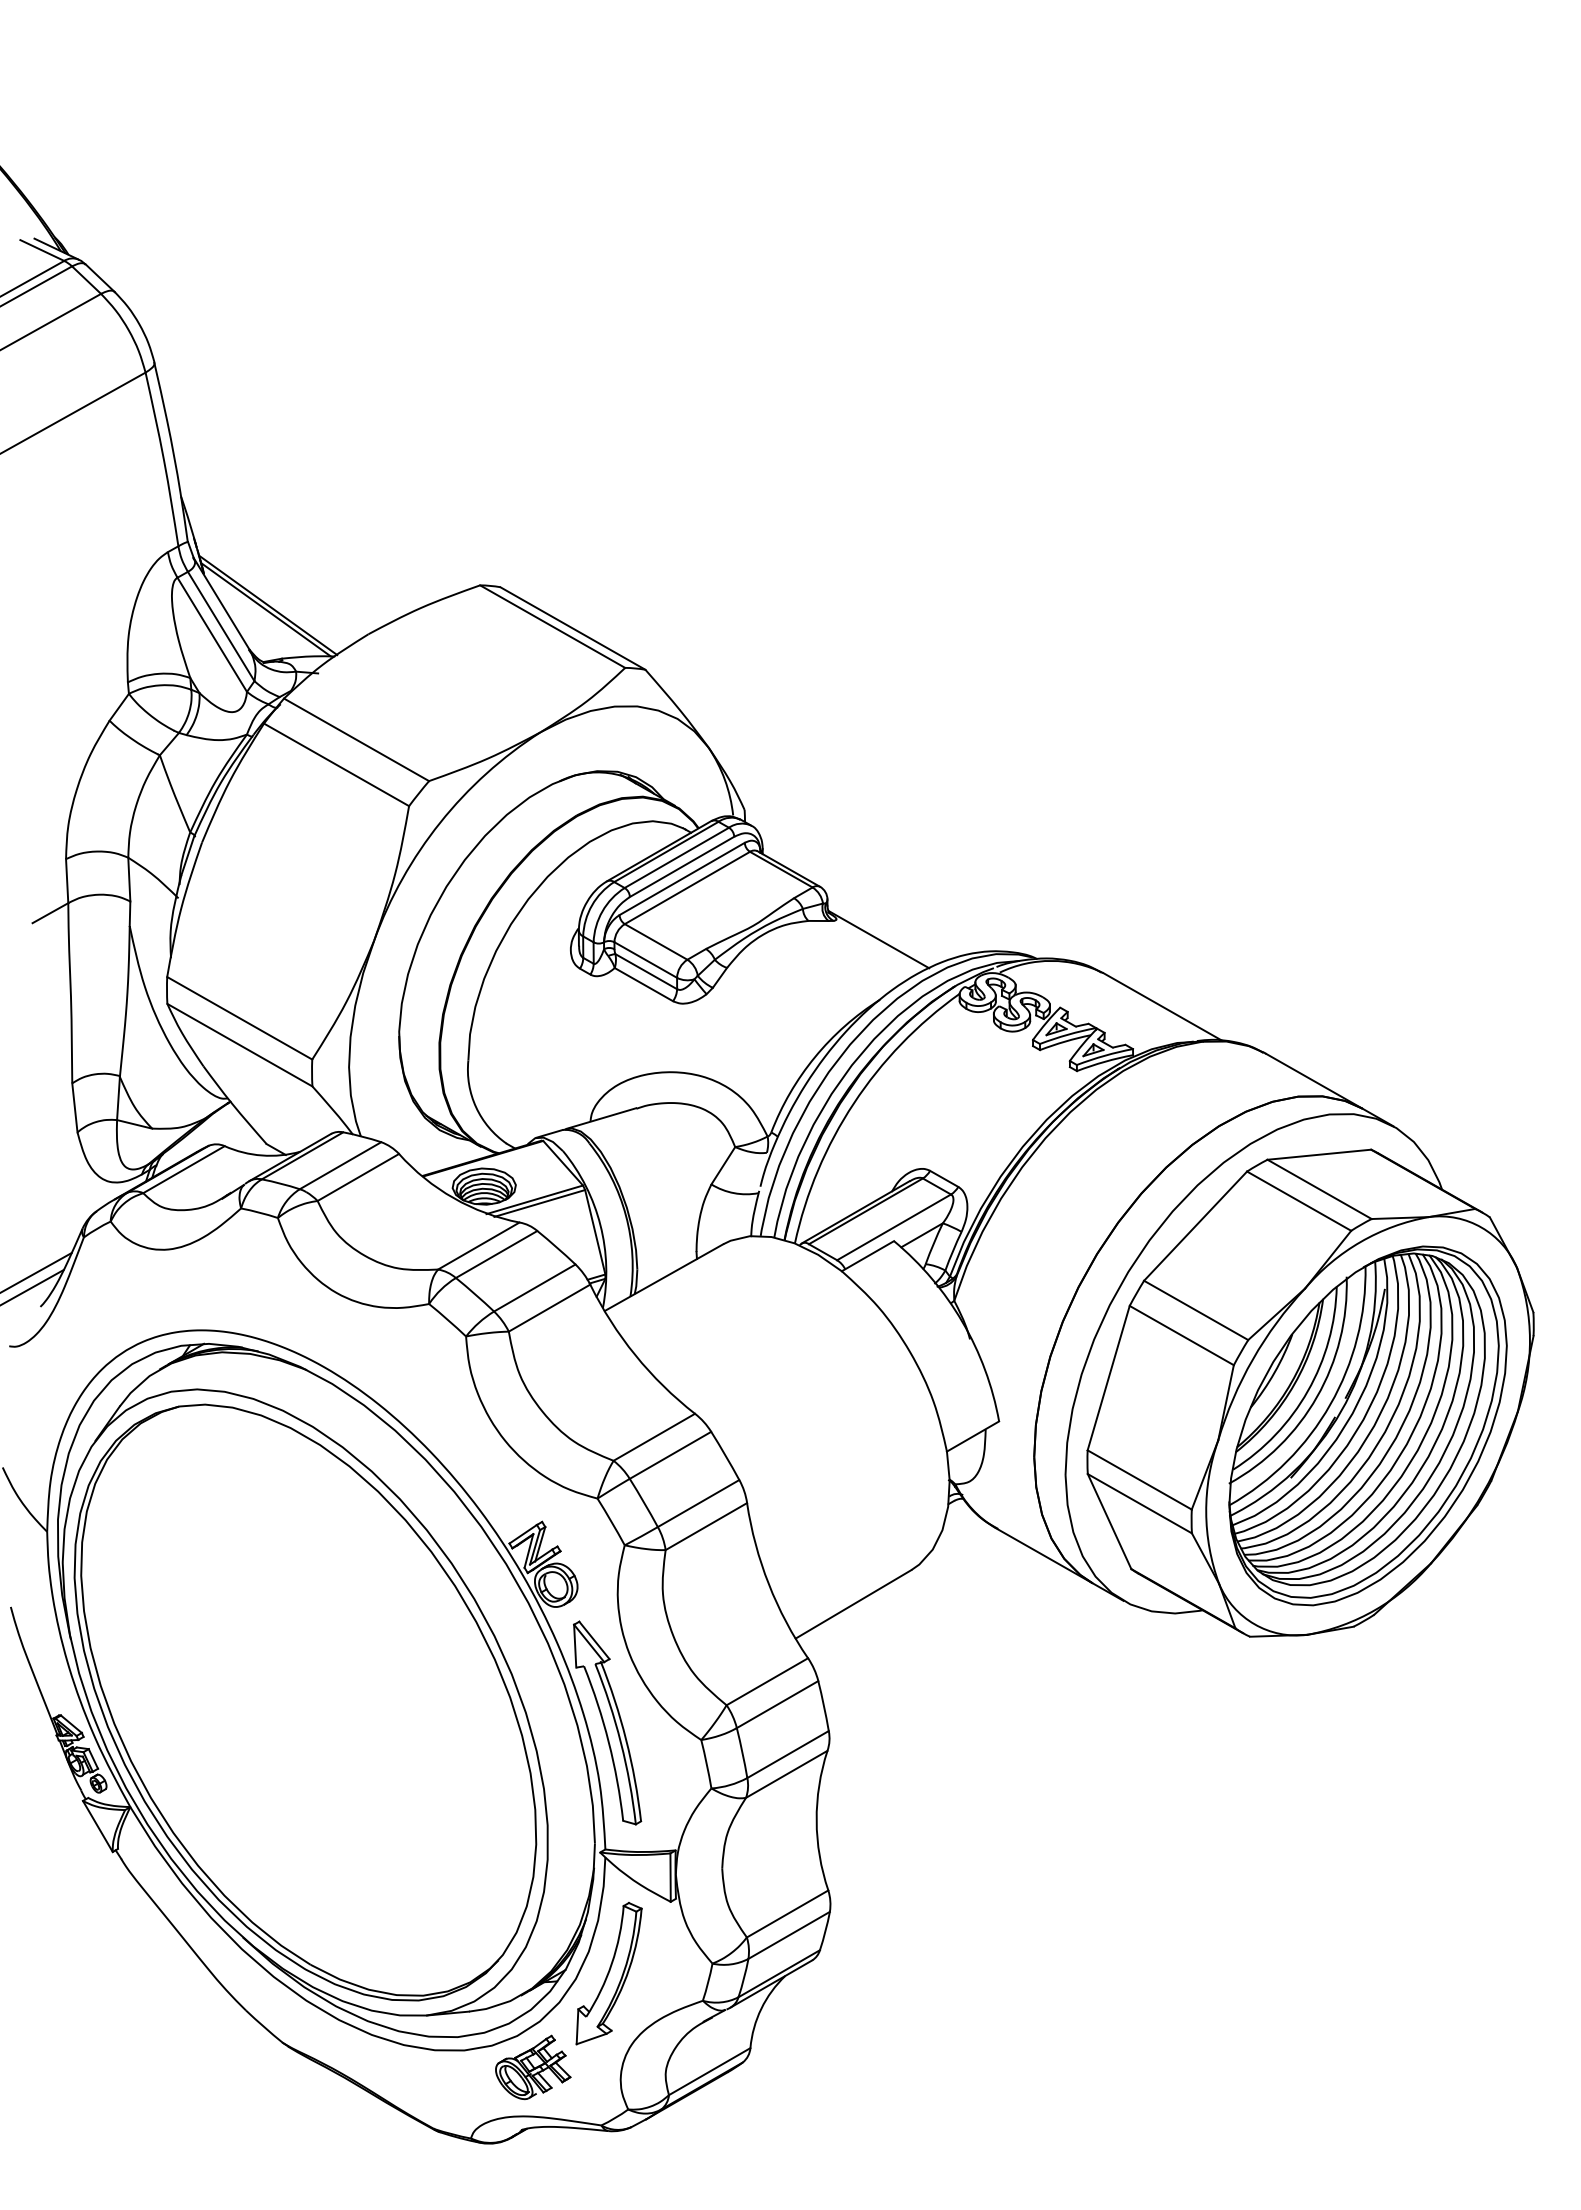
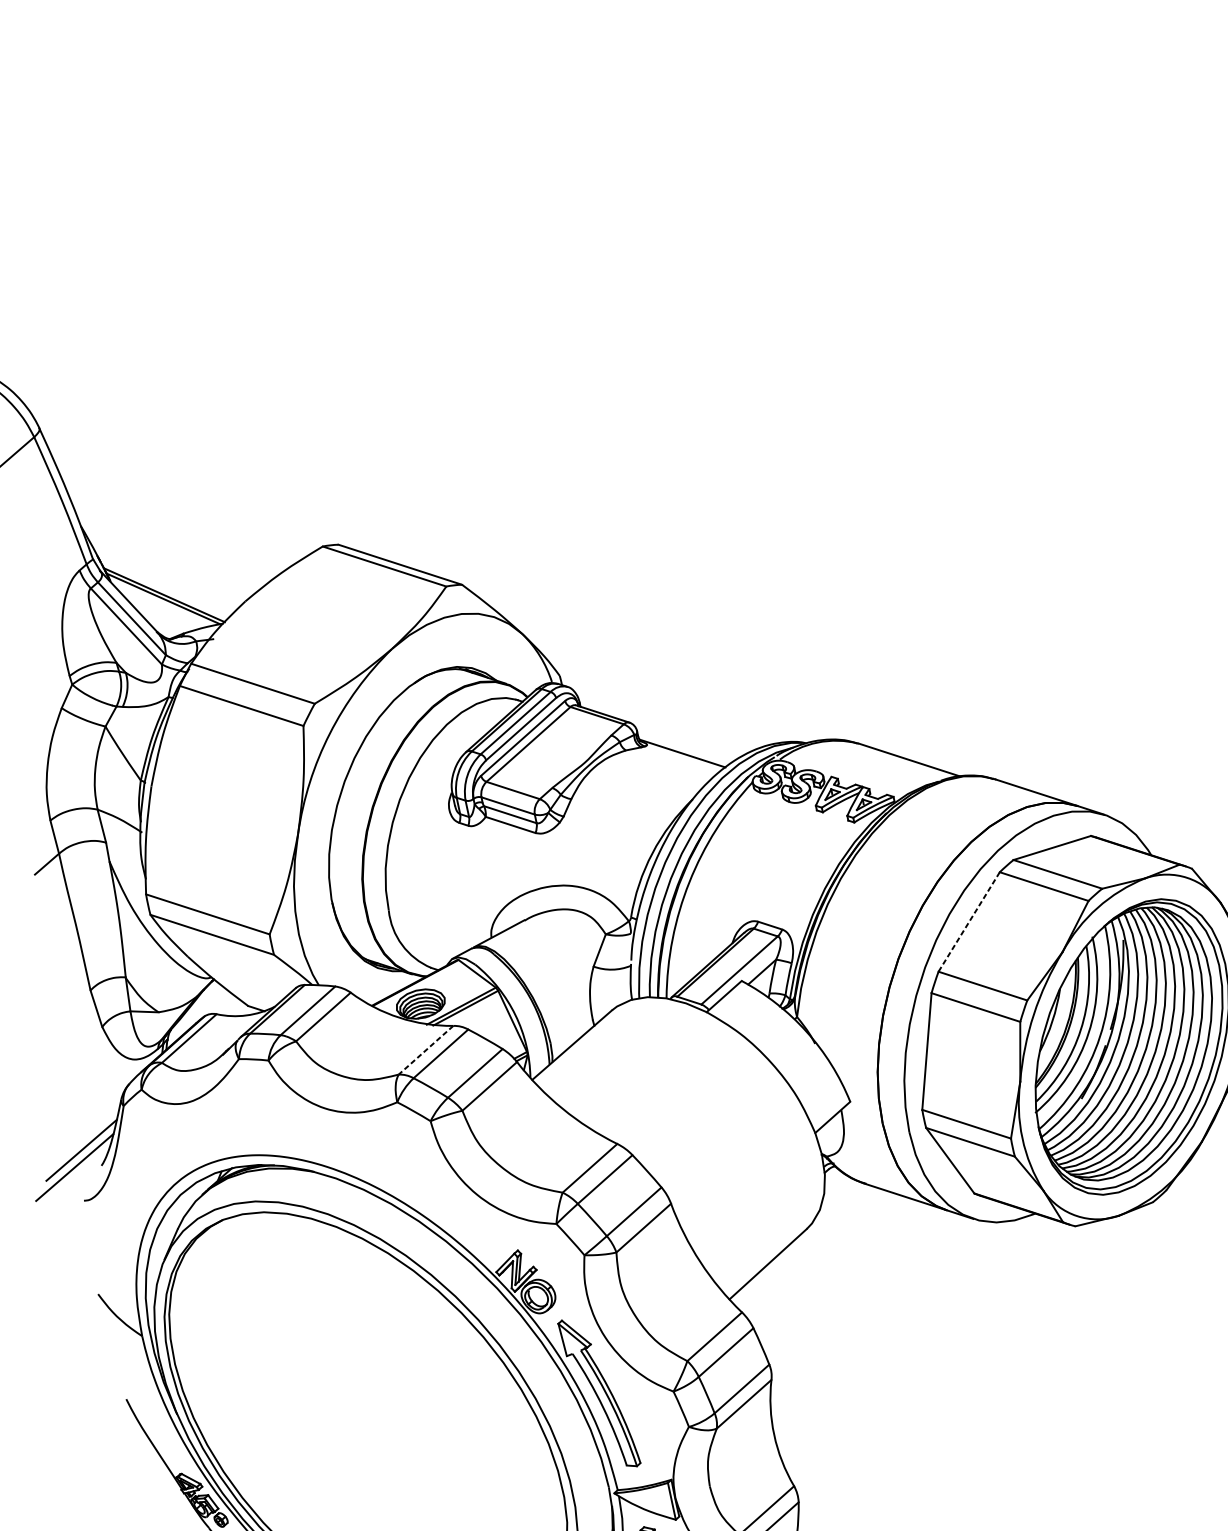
line: (1195, 1226) -> (969, 922), solid -> dashed
line: (478, 1246) -> (425, 1050), solid -> dashed

